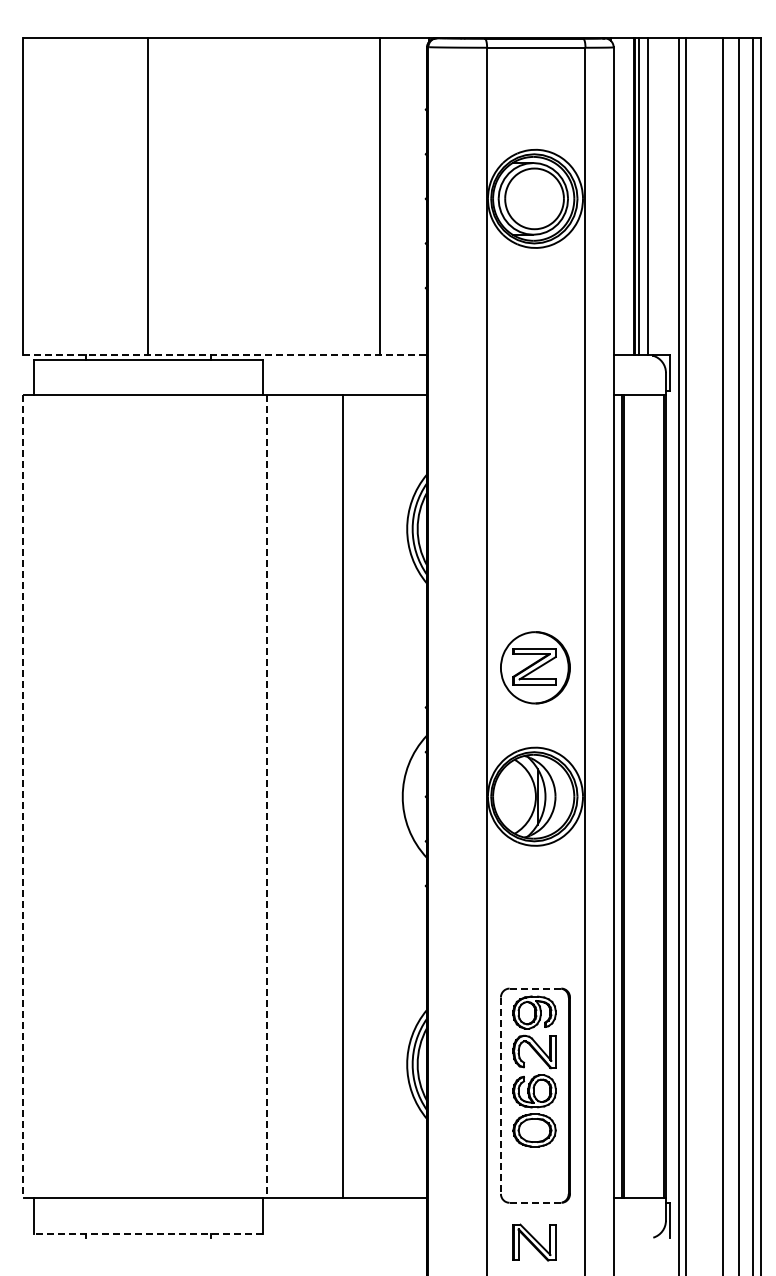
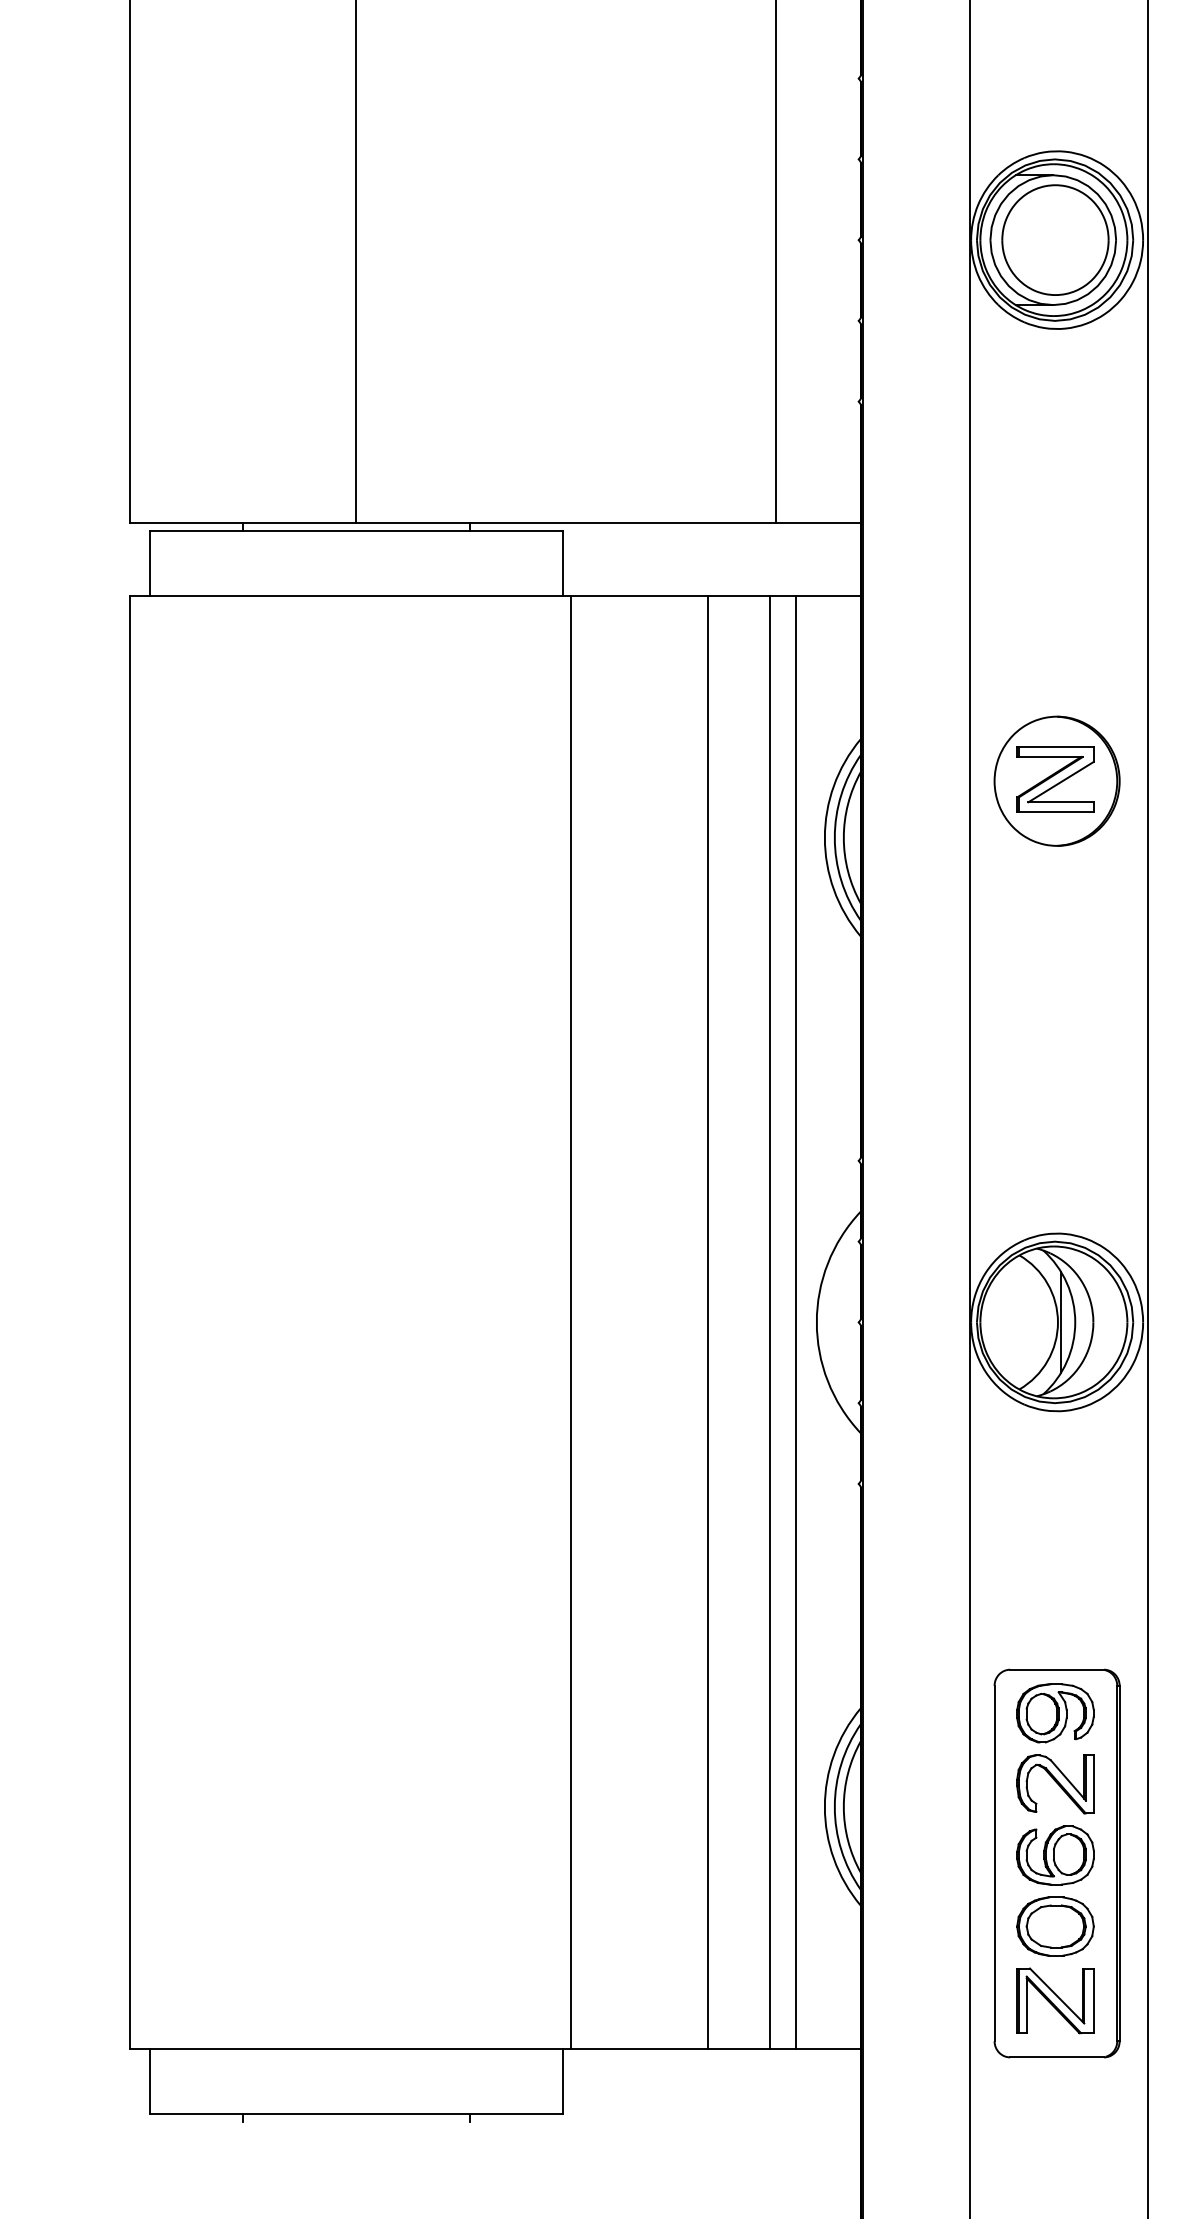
line: (225, 355) -> (495, 523), dashed -> solid
part: (535, 667) -> (1057, 780), moved
line: (23, 796) -> (130, 1321), dashed -> solid
line: (266, 796) -> (570, 1321), dashed -> solid
line: (376, 796) -> (769, 1321), added
line: (391, 796) -> (796, 1321), added
line: (535, 988) -> (1057, 1669), dashed -> solid
line: (500, 1096) -> (993, 1865), dashed -> solid
line: (535, 1202) -> (1057, 2056), dashed -> solid
line: (147, 1234) -> (354, 2114), dashed -> solid
part: (534, 1242) -> (1055, 2000), moved

